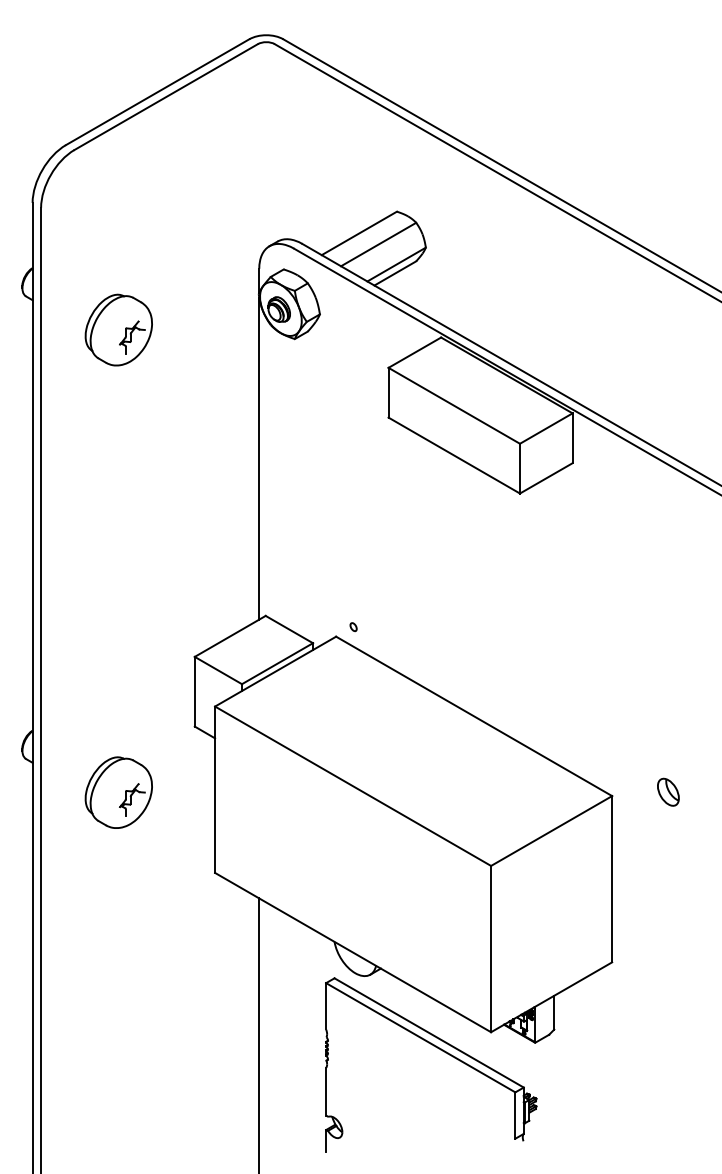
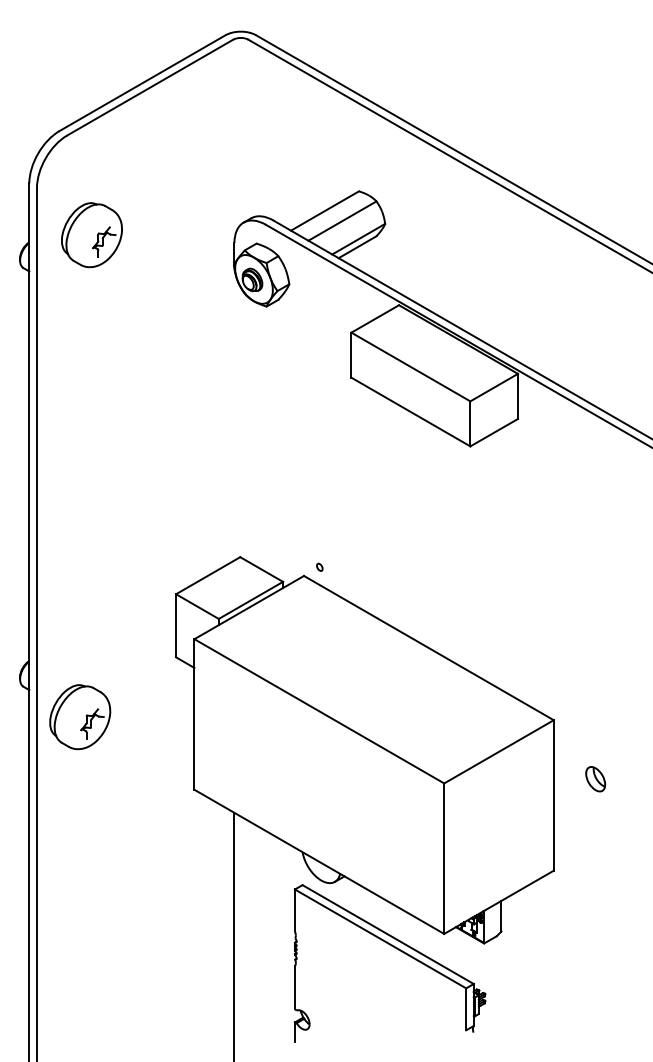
part: (118, 329) -> (91, 234), moved
line: (259, 458) -> (234, 414), removed
part: (668, 791) -> (595, 778), moved
part: (118, 792) -> (79, 716), moved

